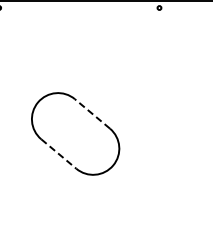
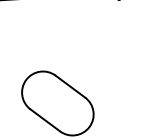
line: (92, 113) -> (70, 86), dashed -> solid
line: (58, 154) -> (45, 120), dashed -> solid

